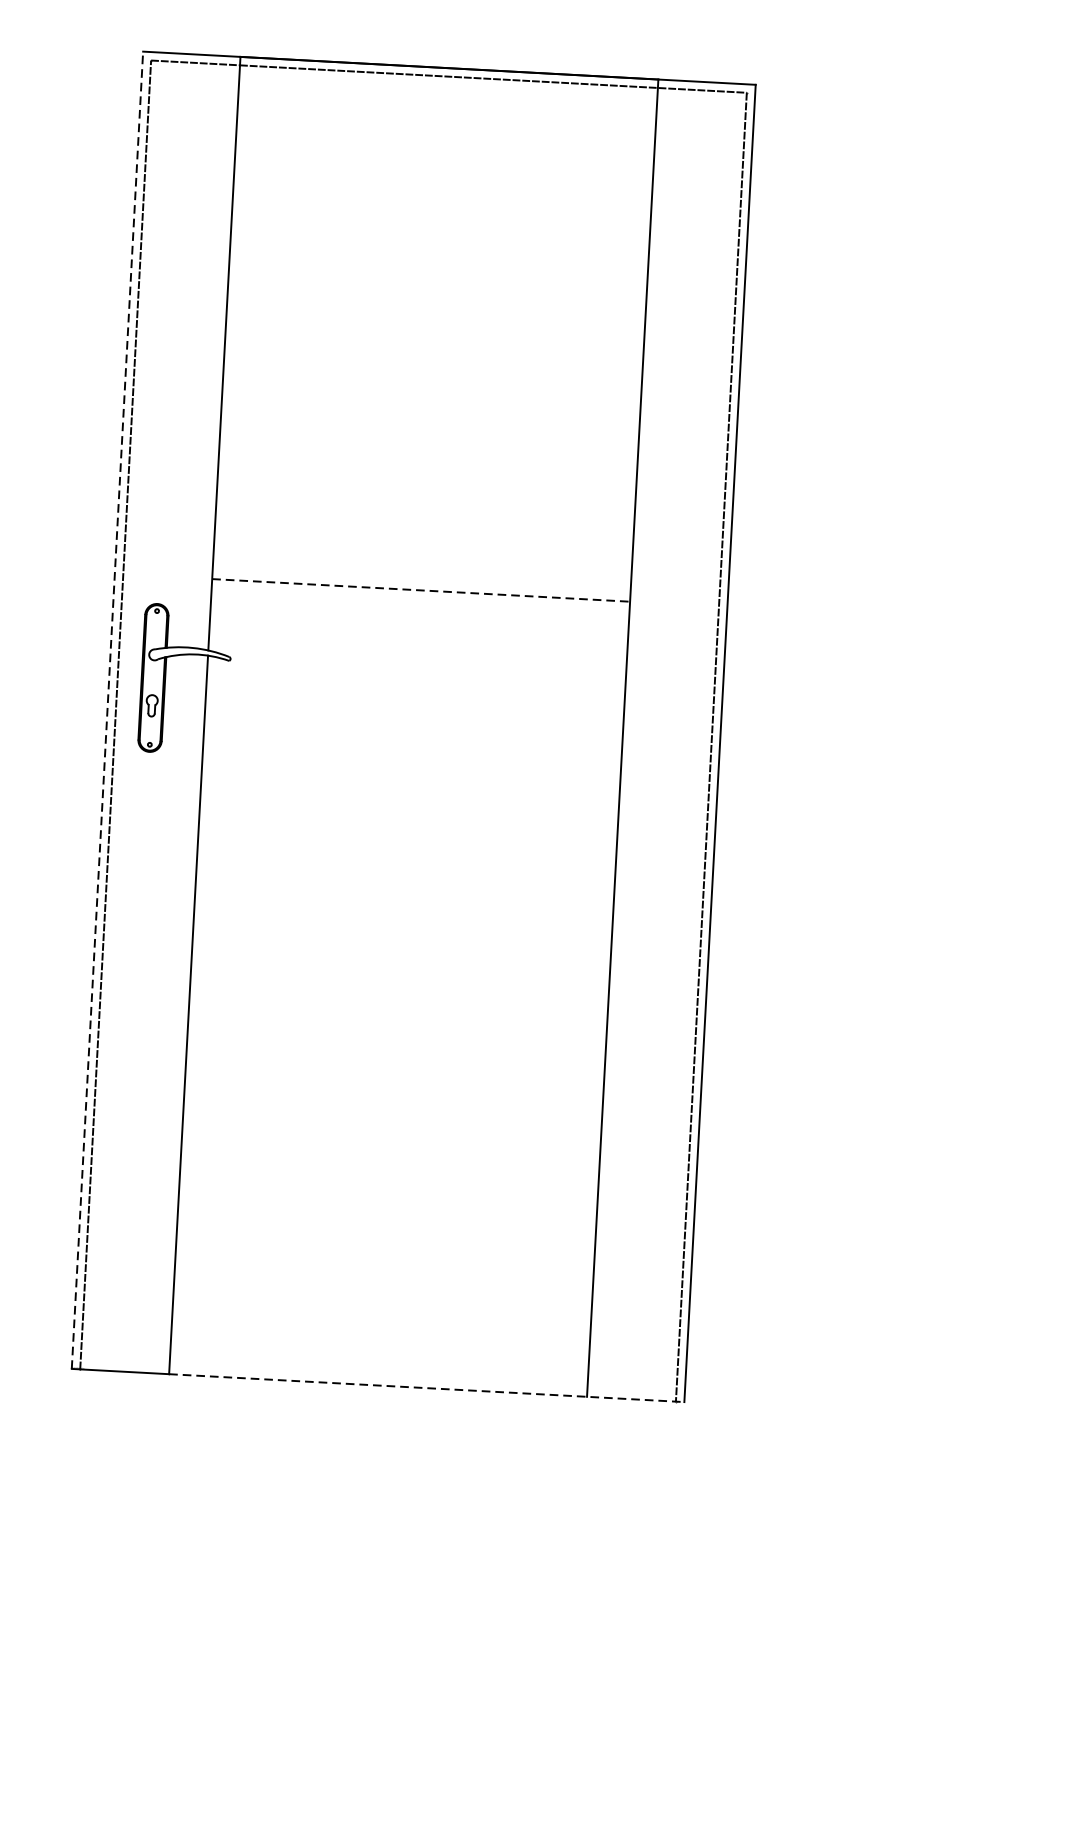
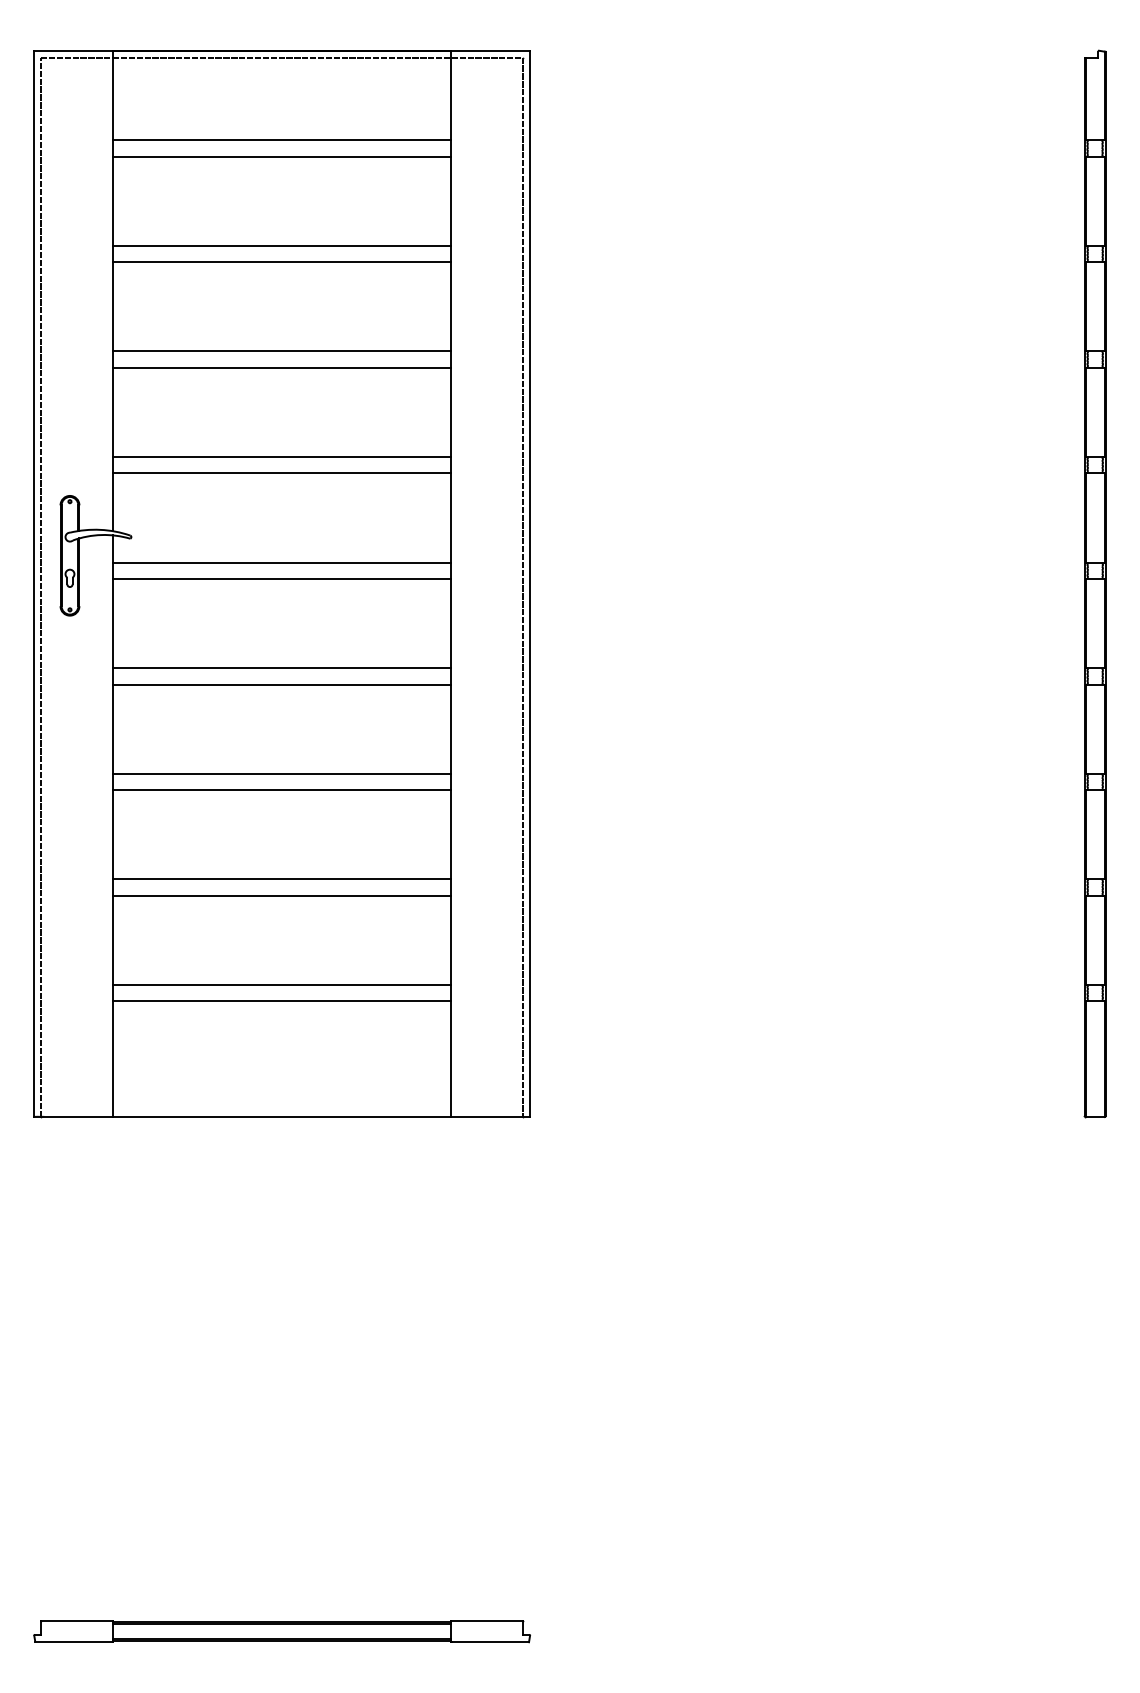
line: (443, 179) -> (282, 140), added
line: (442, 198) -> (282, 156), added
line: (436, 308) -> (282, 245), added
line: (435, 329) -> (282, 262), added
line: (429, 439) -> (282, 351), added
line: (428, 459) -> (282, 367), added
line: (422, 570) -> (282, 457), added
line: (421, 590) -> (282, 473), dashed -> solid
line: (415, 700) -> (282, 562), added
line: (107, 709) -> (34, 583), dashed -> solid
line: (414, 721) -> (282, 579), added
line: (408, 831) -> (282, 668), added
line: (407, 851) -> (282, 684), added
line: (401, 961) -> (282, 773), added
line: (400, 982) -> (282, 790), added
line: (394, 1092) -> (282, 879), added
line: (393, 1111) -> (282, 895), added
line: (387, 1223) -> (282, 985), added
line: (386, 1242) -> (282, 1001), added
line: (426, 1387) -> (321, 1116), dashed -> solid

